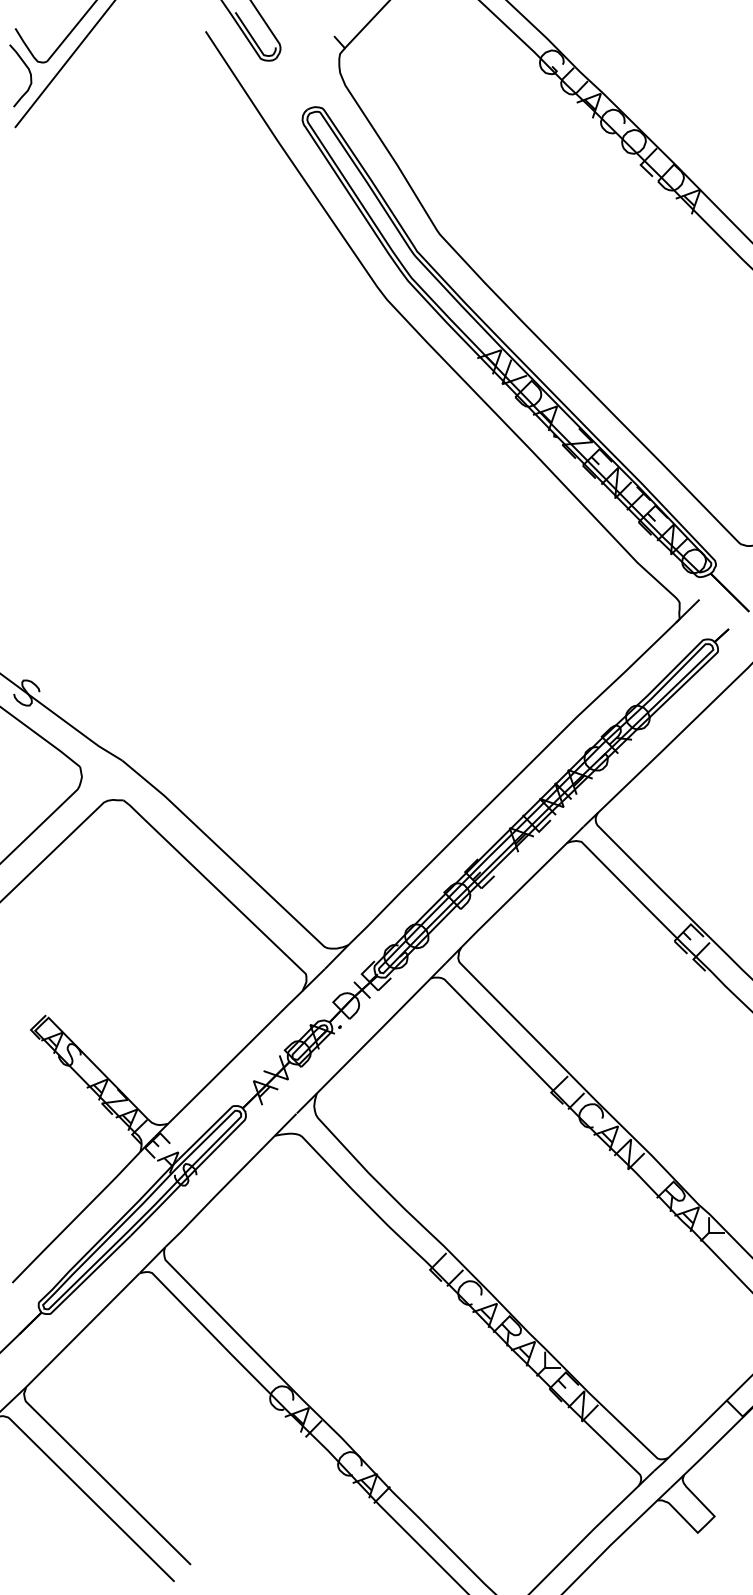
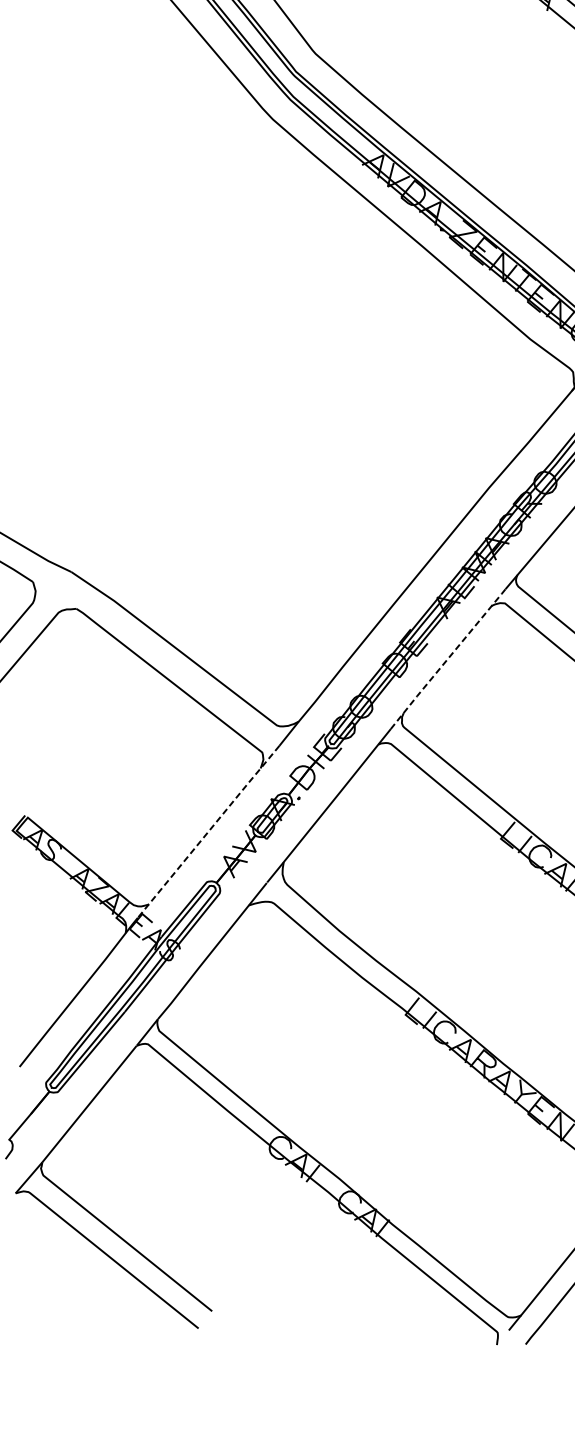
line: (514, 894) -> (447, 658), solid -> dashed
line: (240, 1051) -> (208, 830), solid -> dashed

